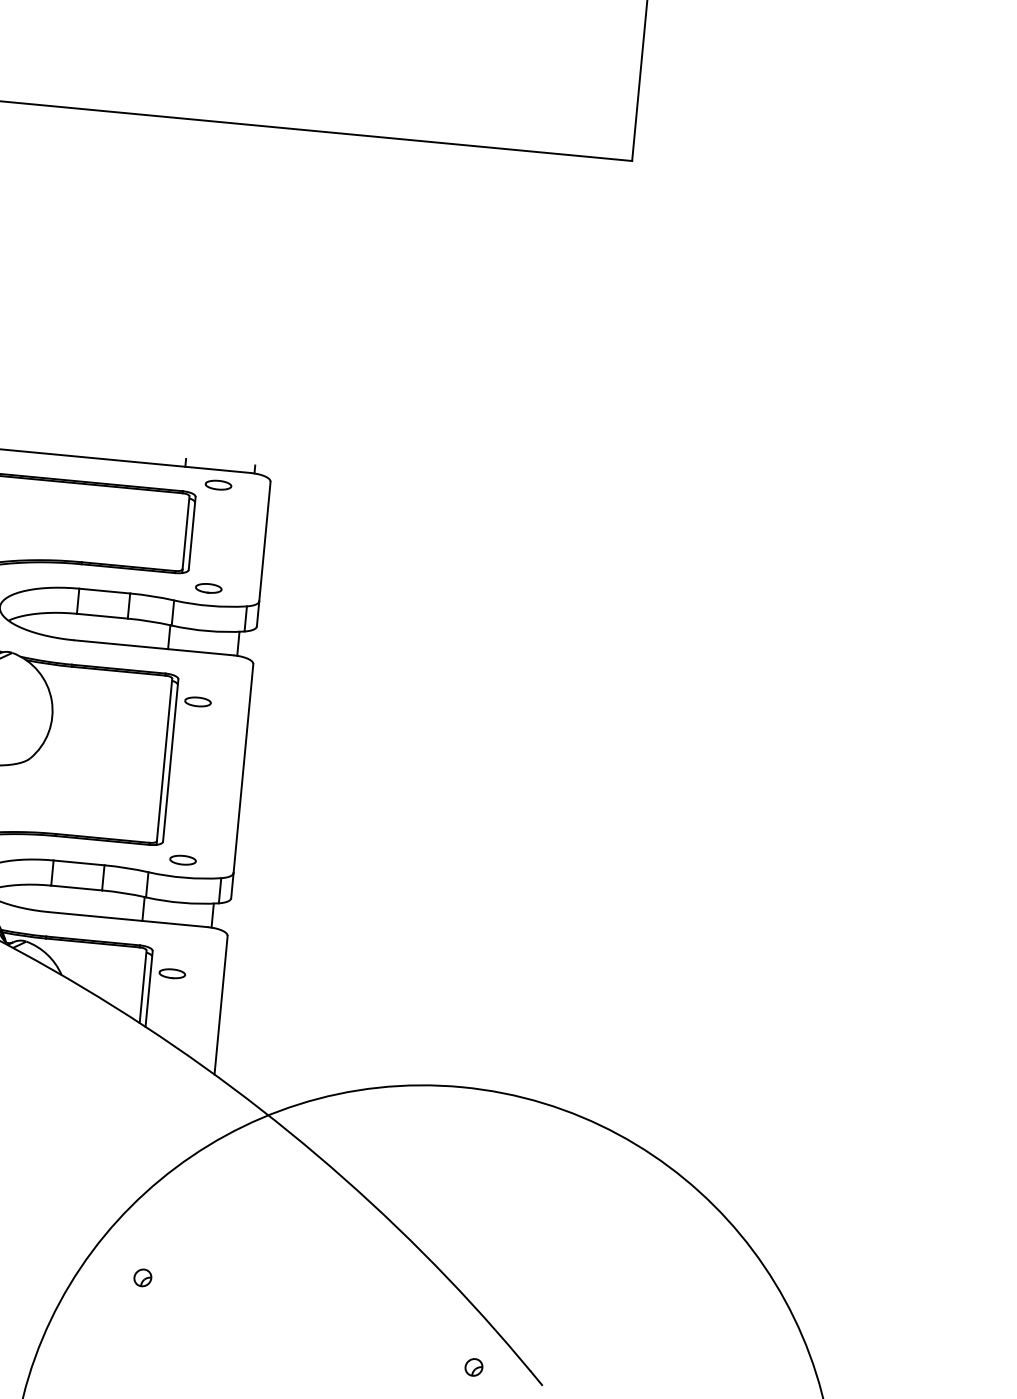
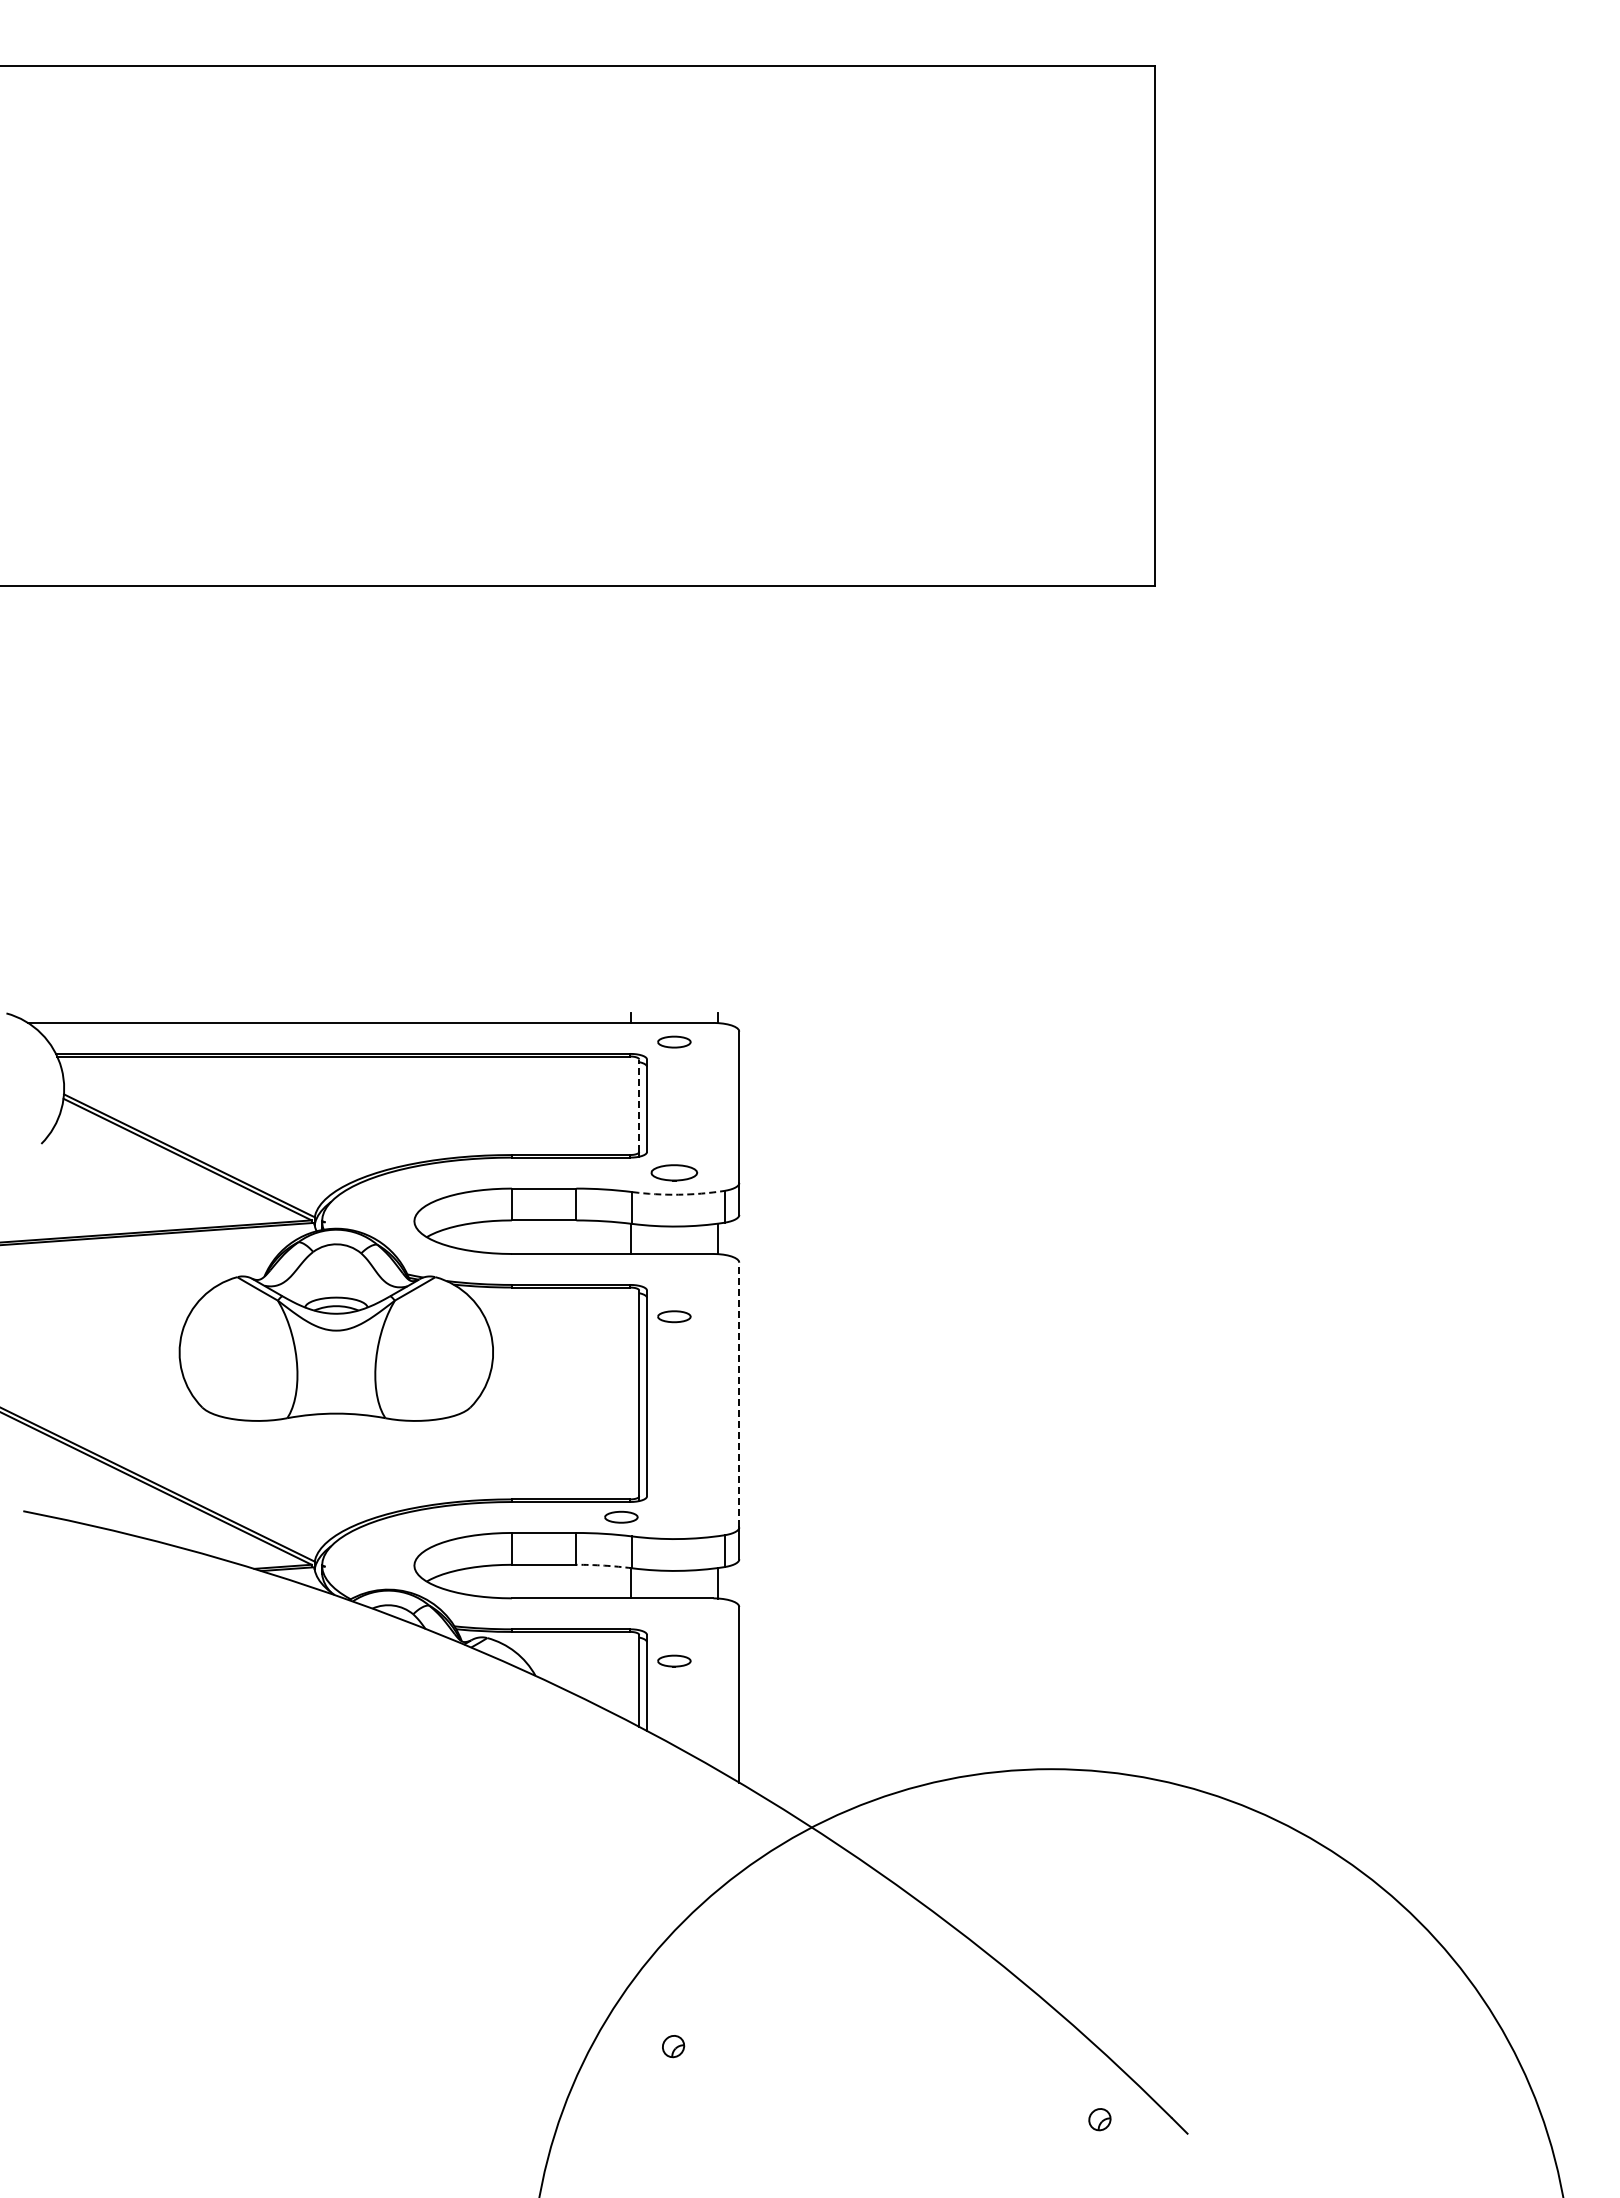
line: (186, 532) -> (639, 1105), solid -> dashed
part: (208, 588) -> (674, 1172), size x1.4
arc: (210, 605) -> (678, 1194), solid -> dashed
line: (243, 768) -> (739, 1394), solid -> dashed
part: (183, 859) -> (621, 1516), moved
arc: (124, 893) -> (604, 1565), solid -> dashed

